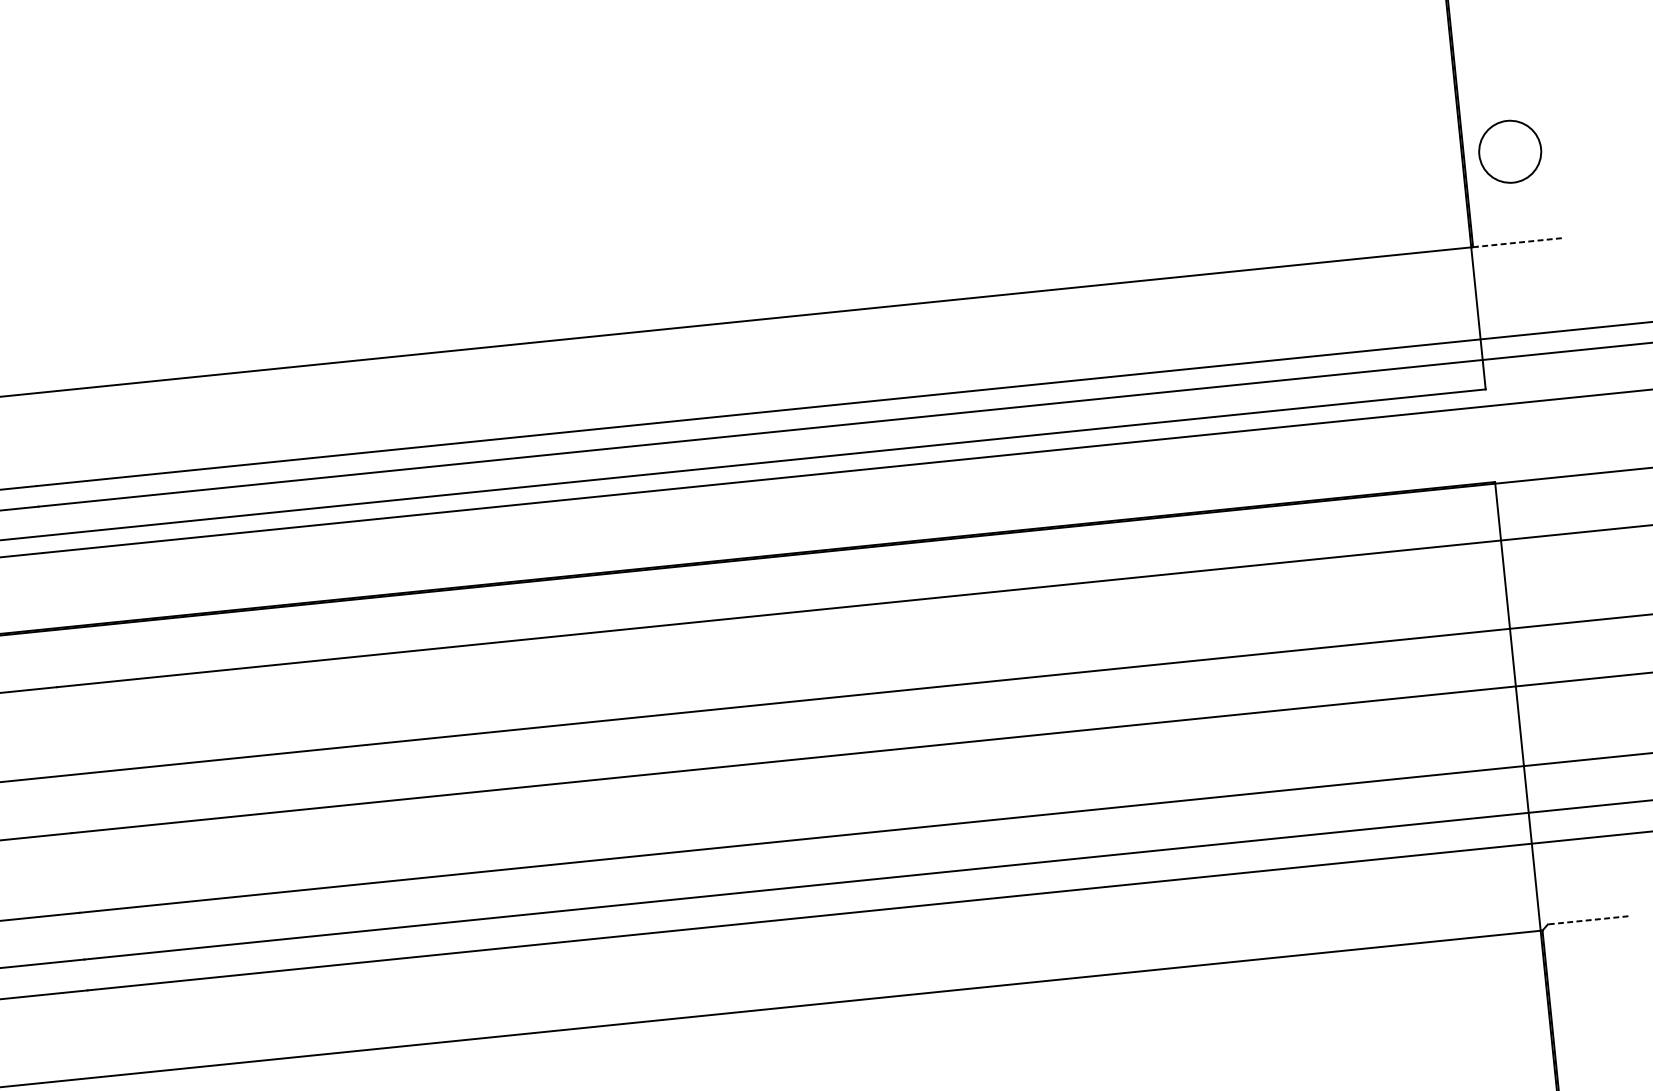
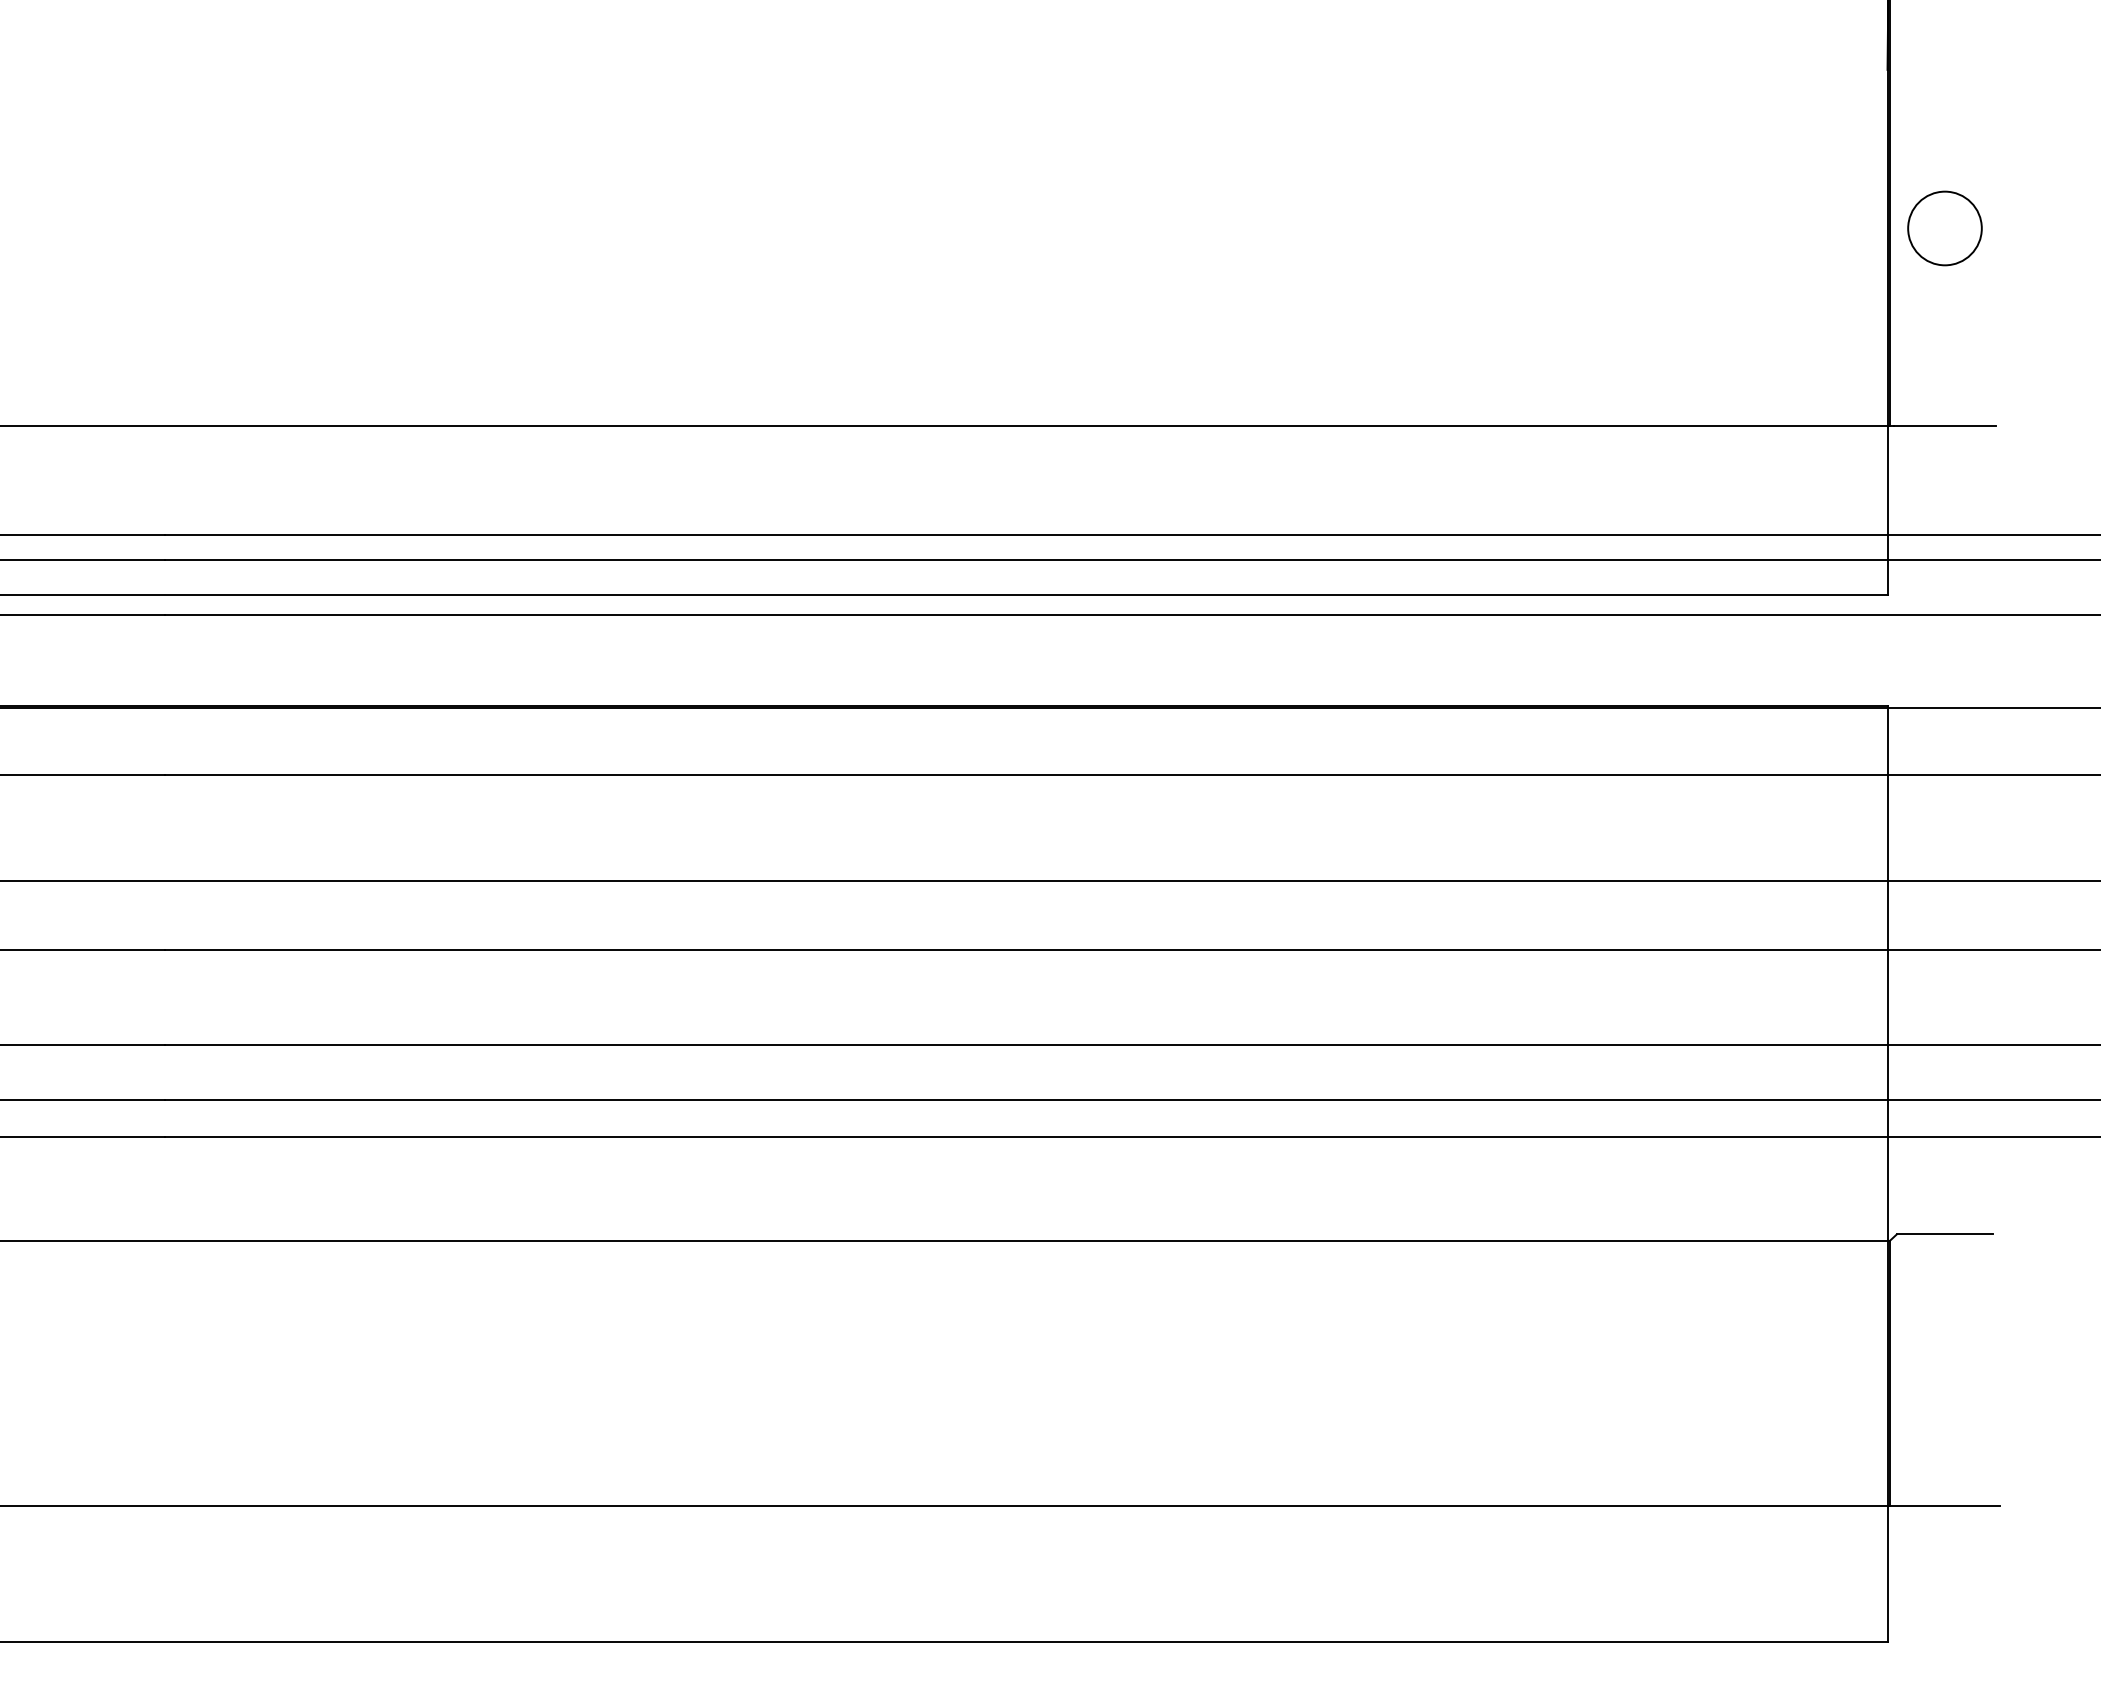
circle: (1509, 151) -> (1944, 228), moved
line: (1518, 242) -> (1944, 425), dashed -> solid
line: (1587, 920) -> (1944, 1234), dashed -> solid

